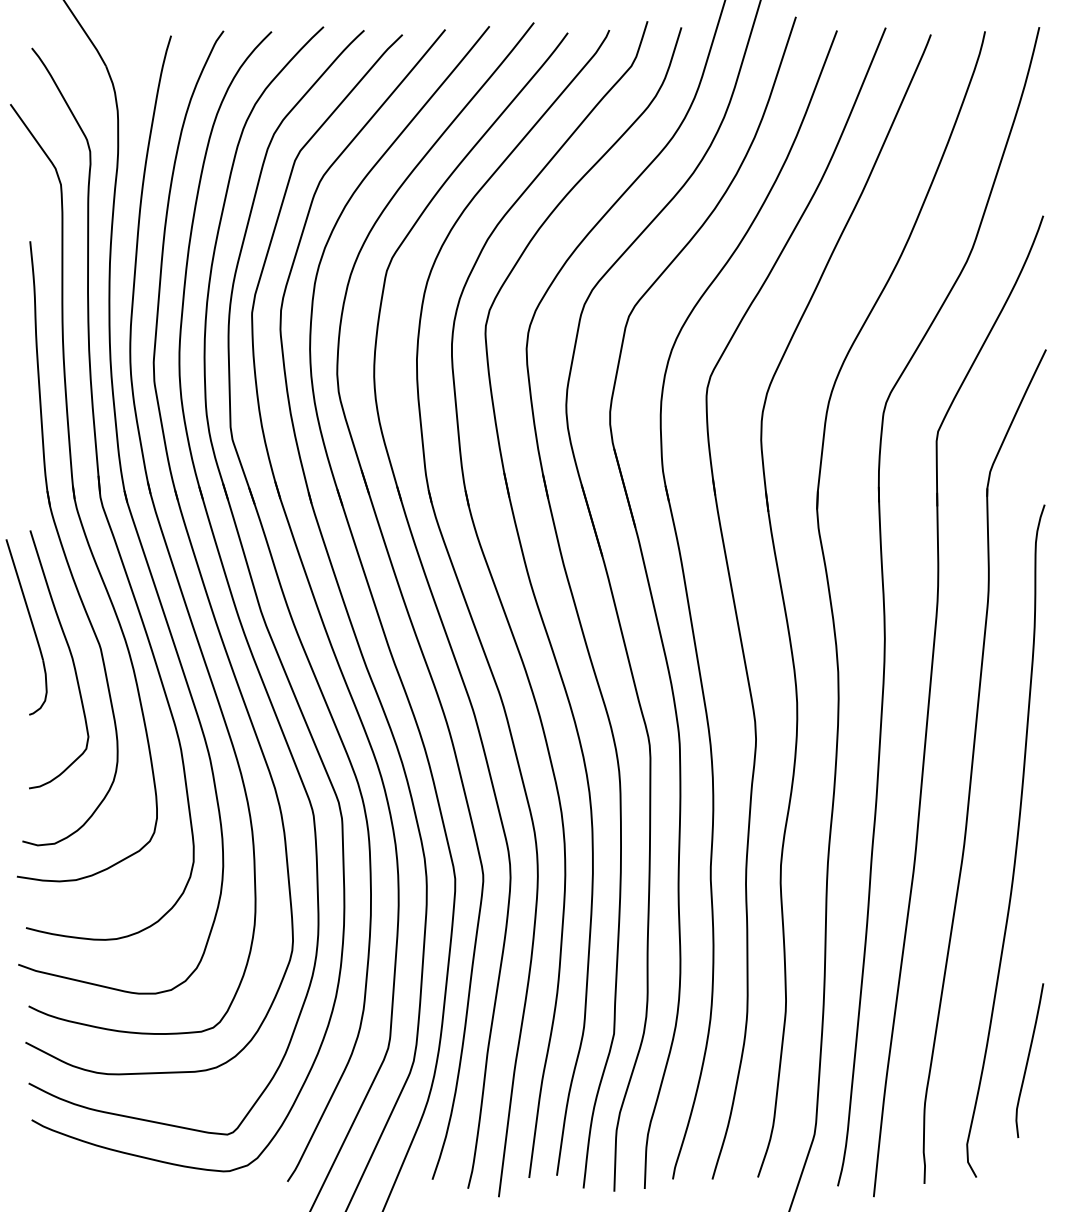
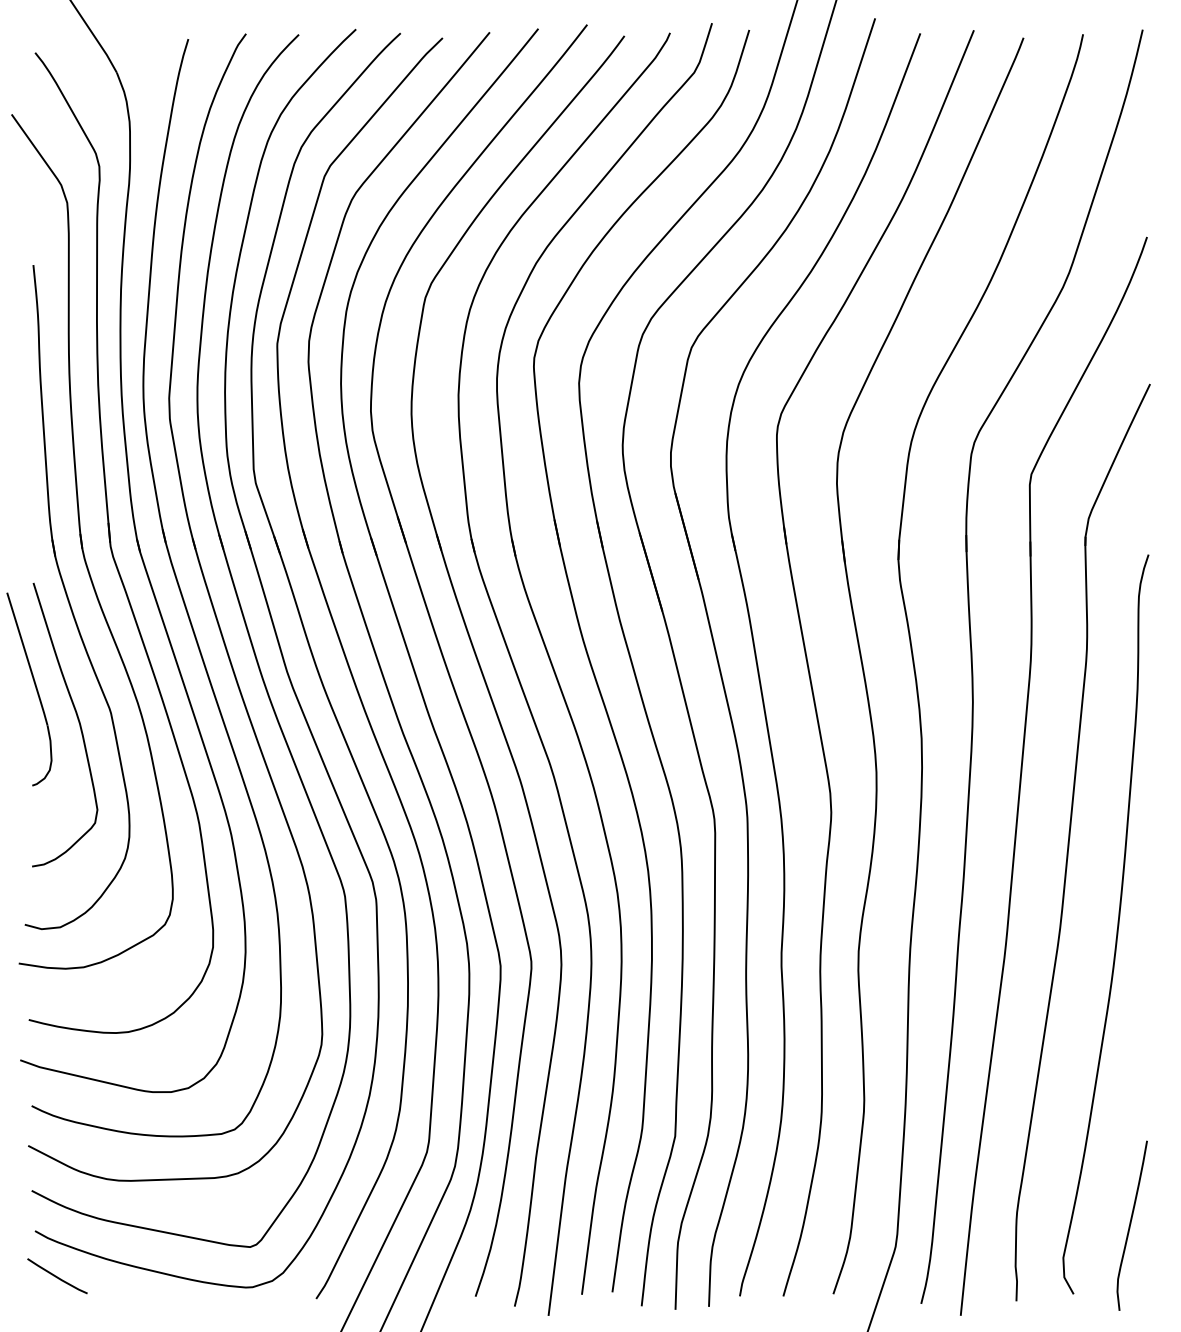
curve: (1029, 1059) -> (1131, 1224), moved
line: (52, 1161) -> (57, 1276), added

